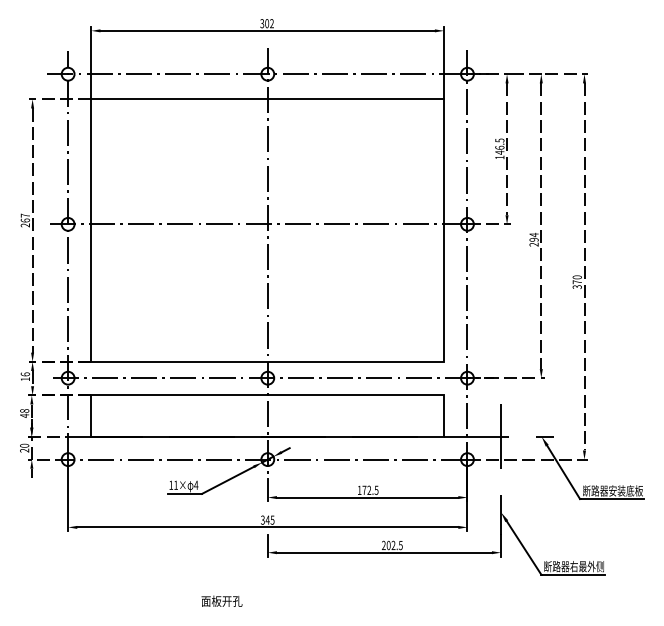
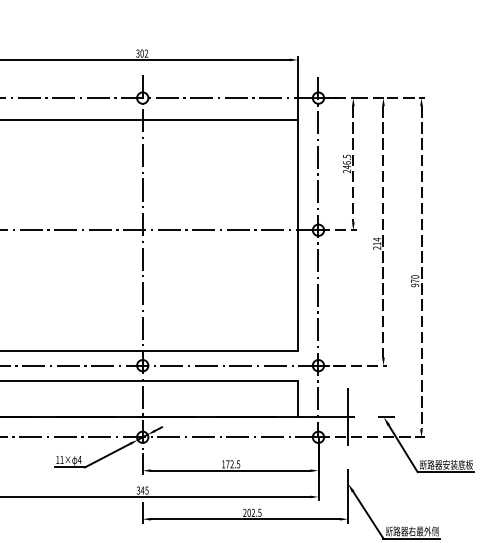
text: (499, 157) -> (346, 171), 146.5 -> 246.5
text: (533, 239) -> (376, 243), 294 -> 214
text: (577, 287) -> (415, 285), 370 -> 970

